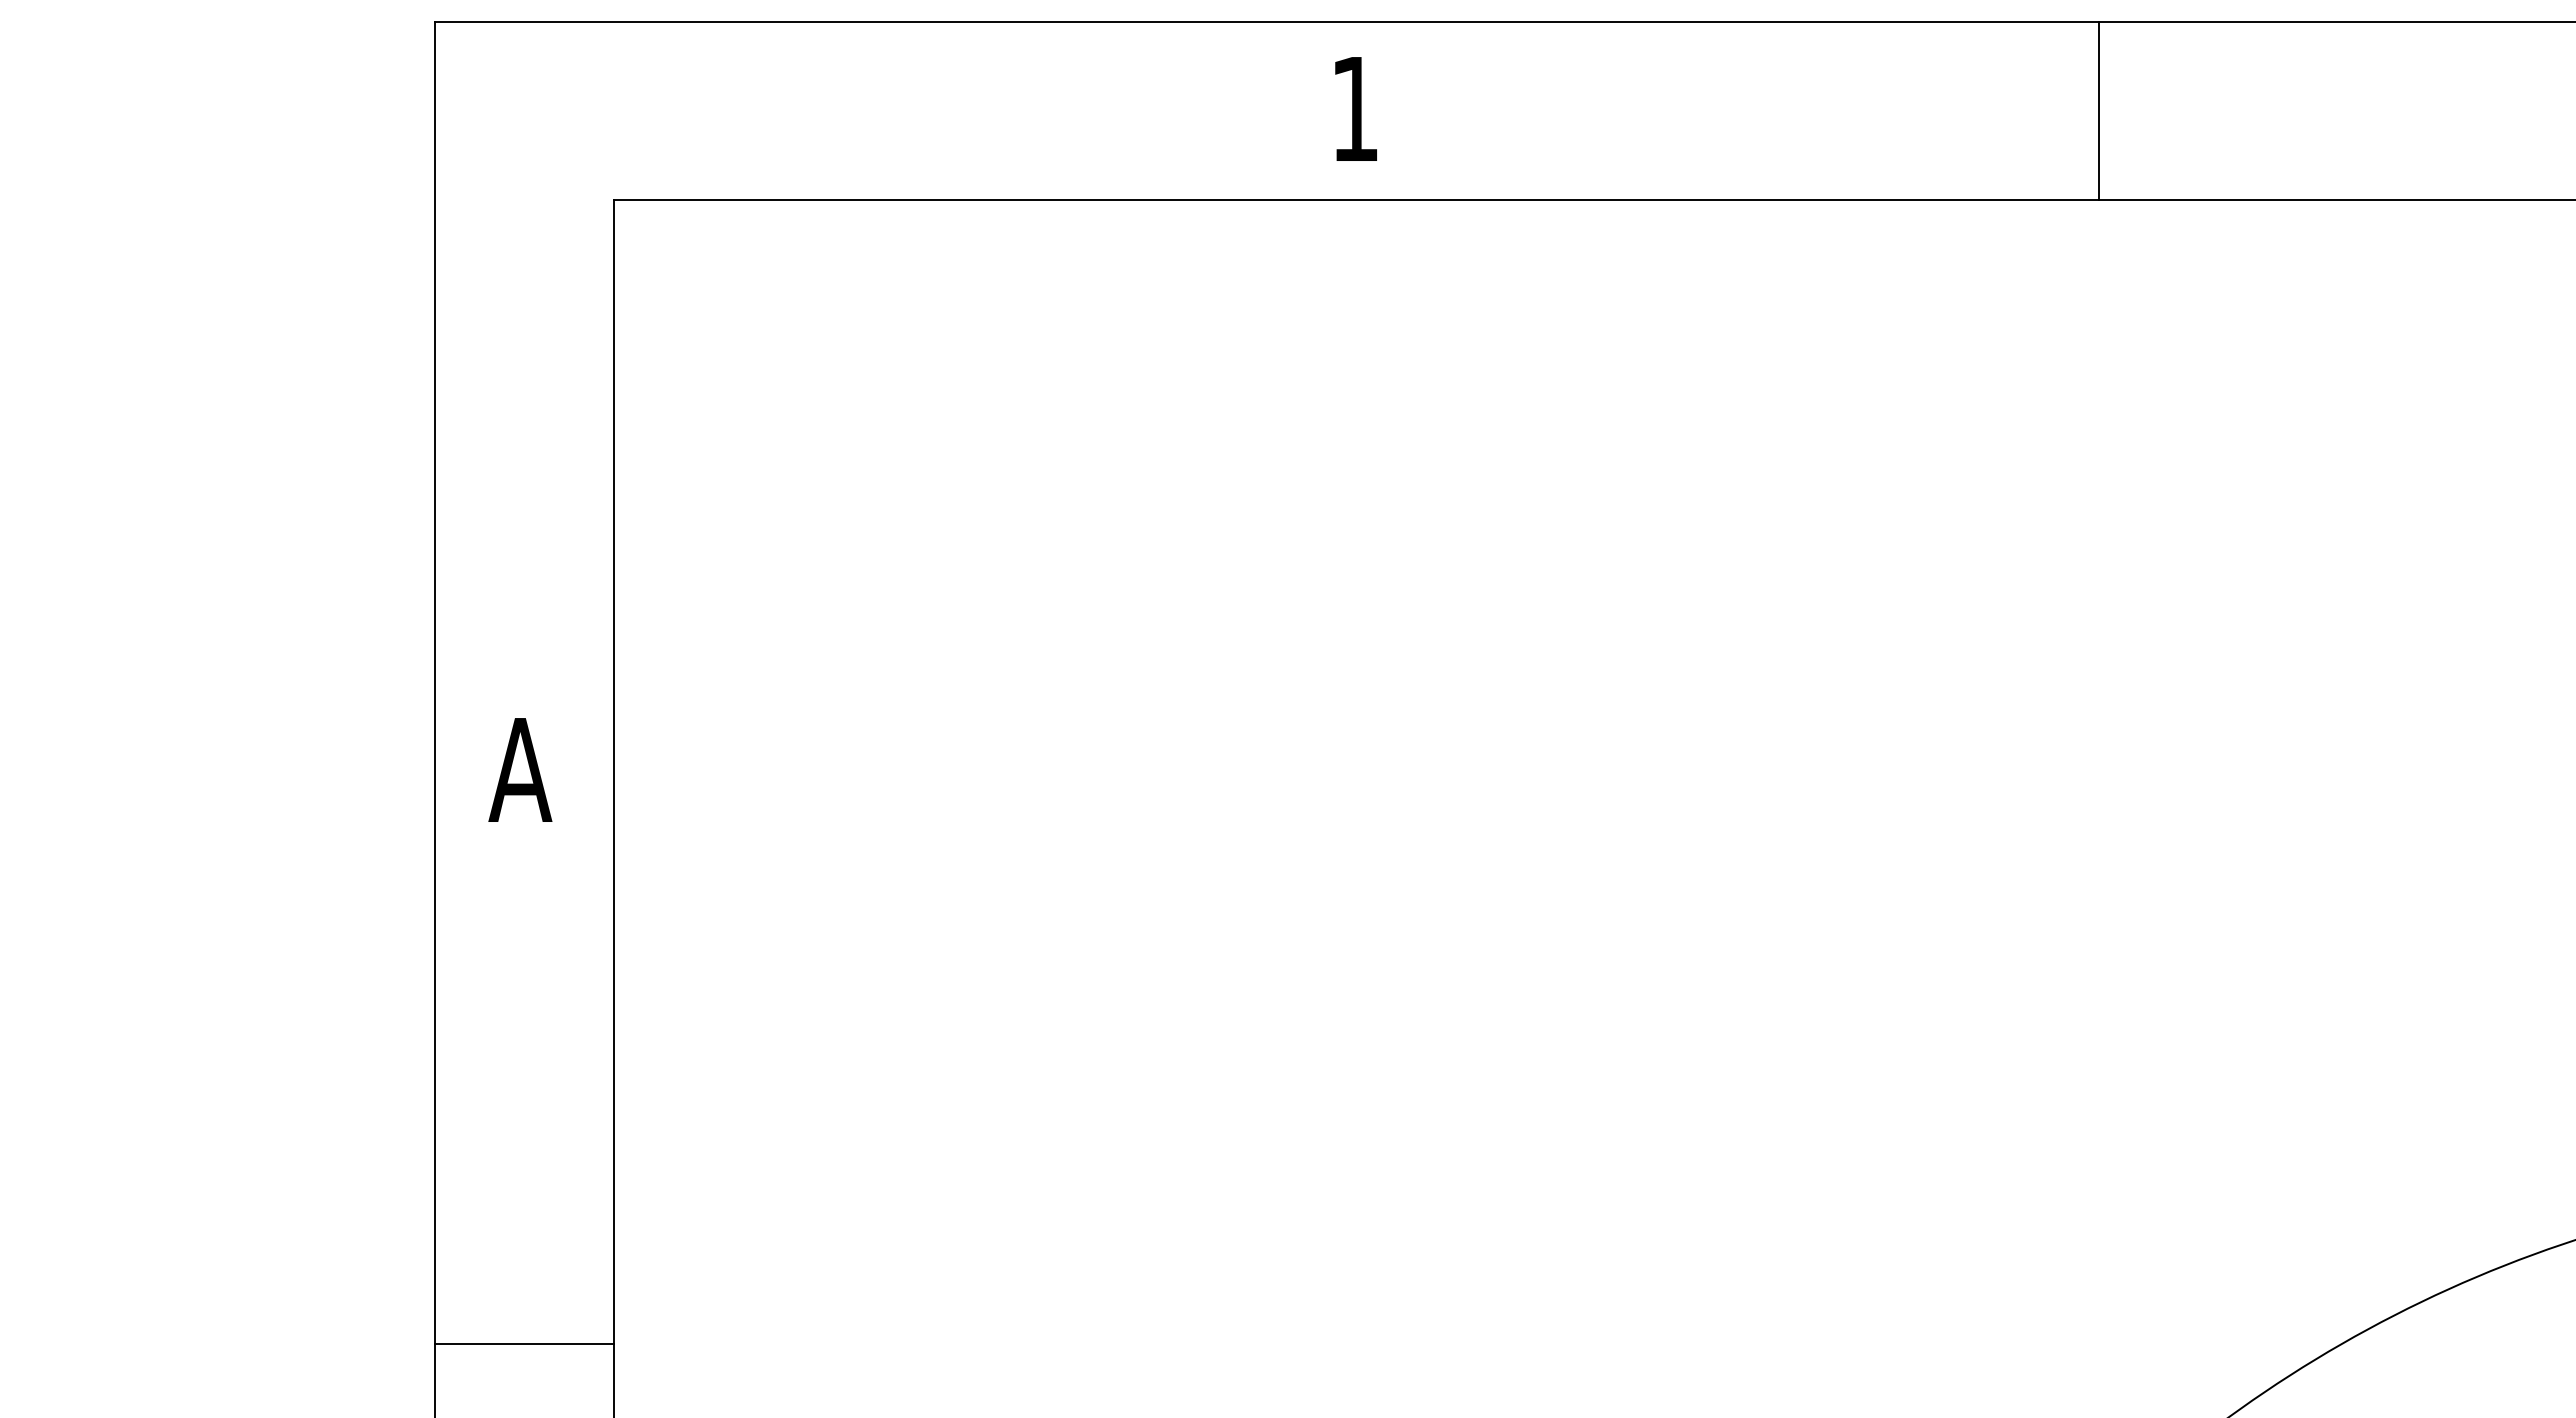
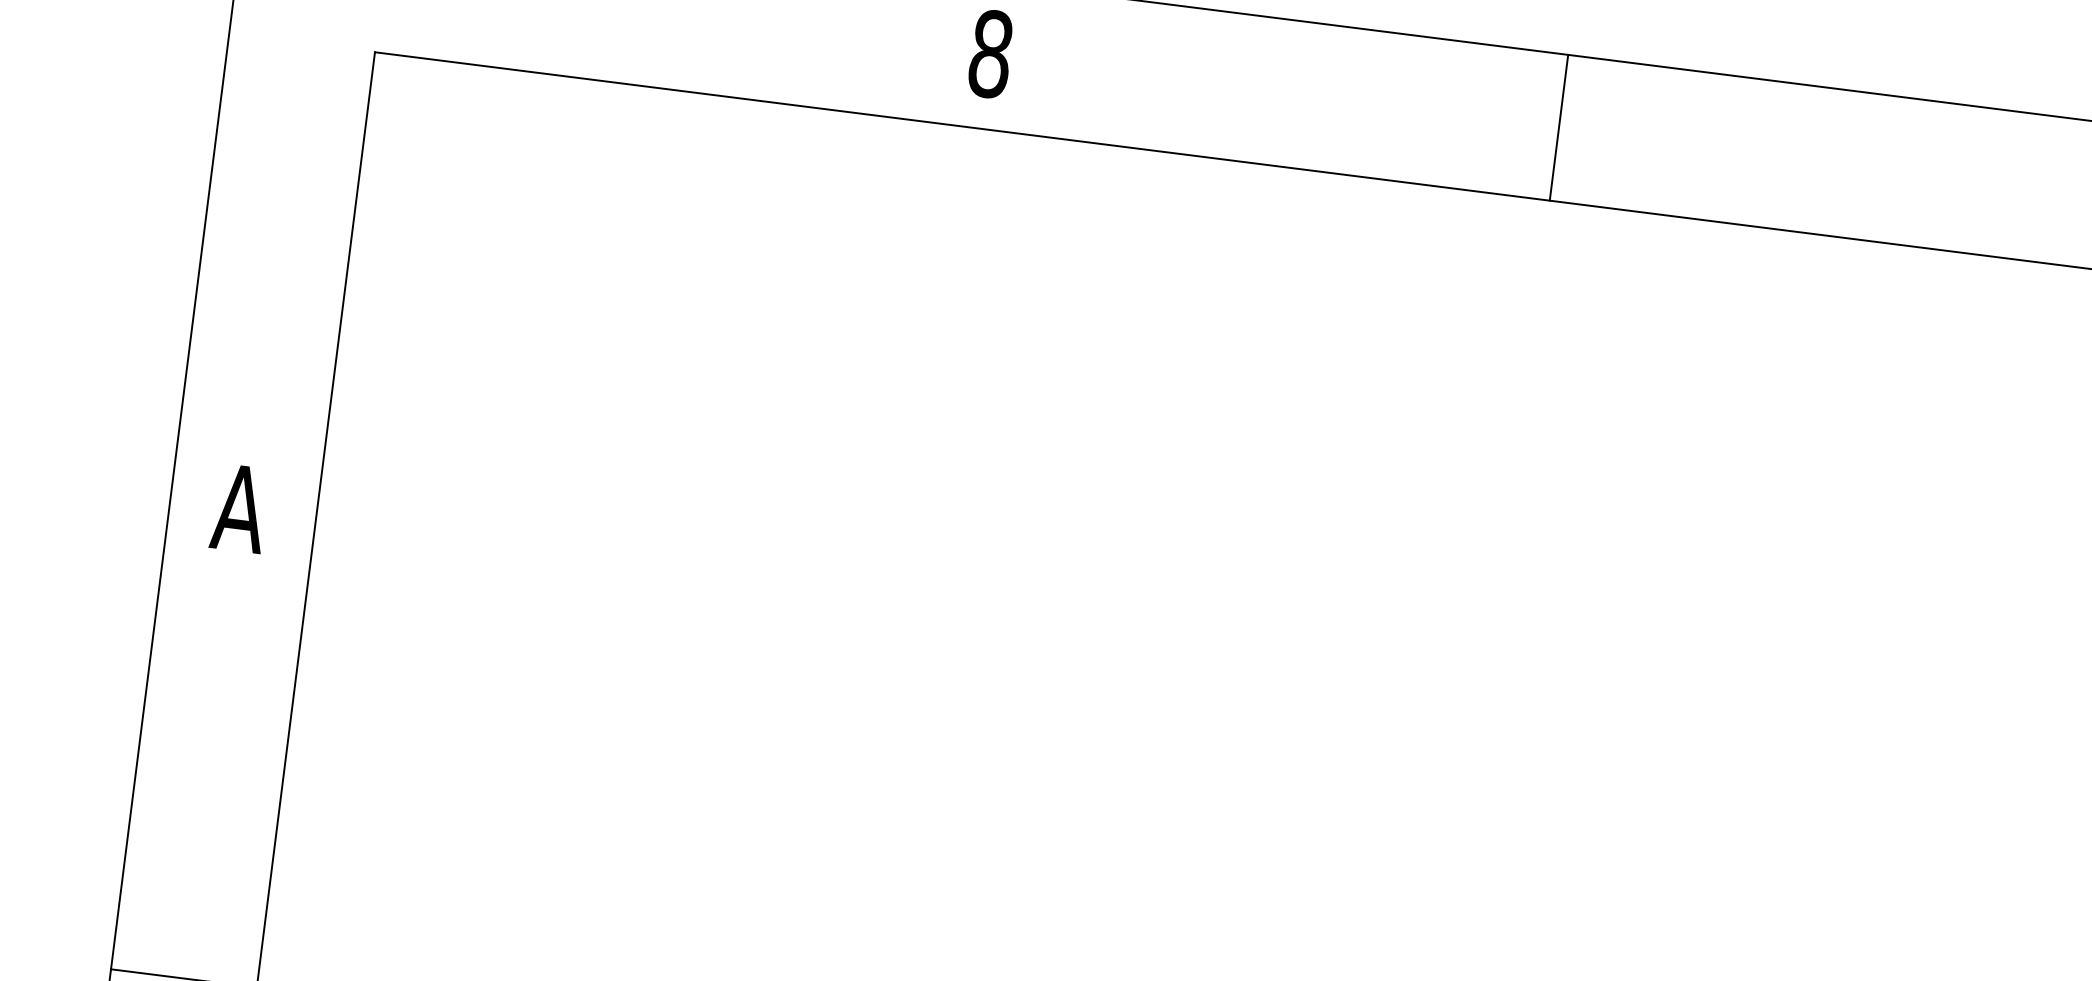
text: (1355, 108) -> (991, 53), 1 -> 8
line: (2099, 111) -> (1559, 127), moved

